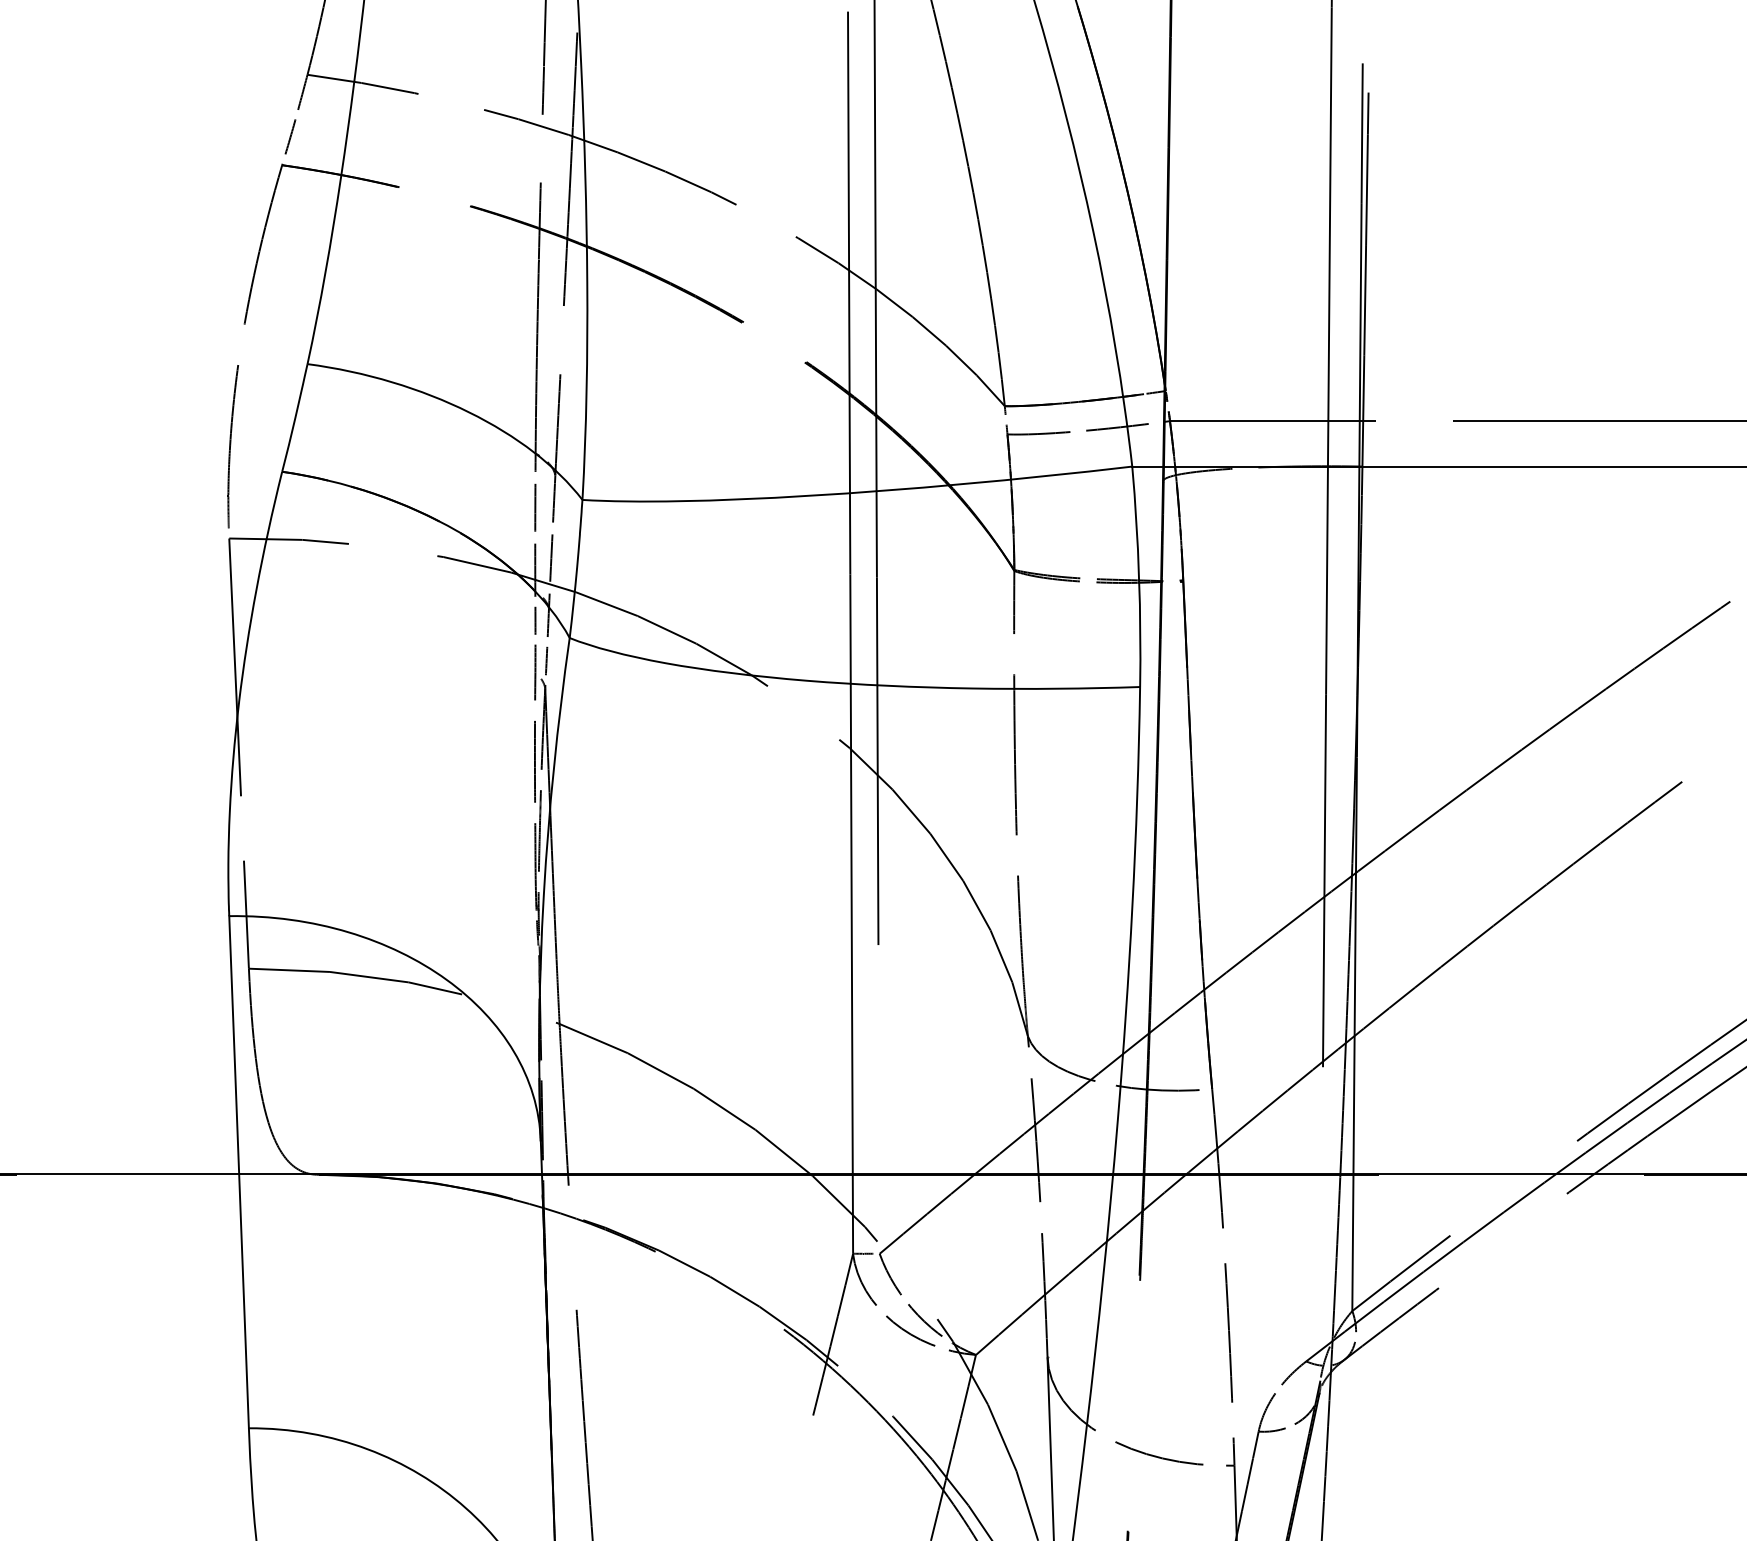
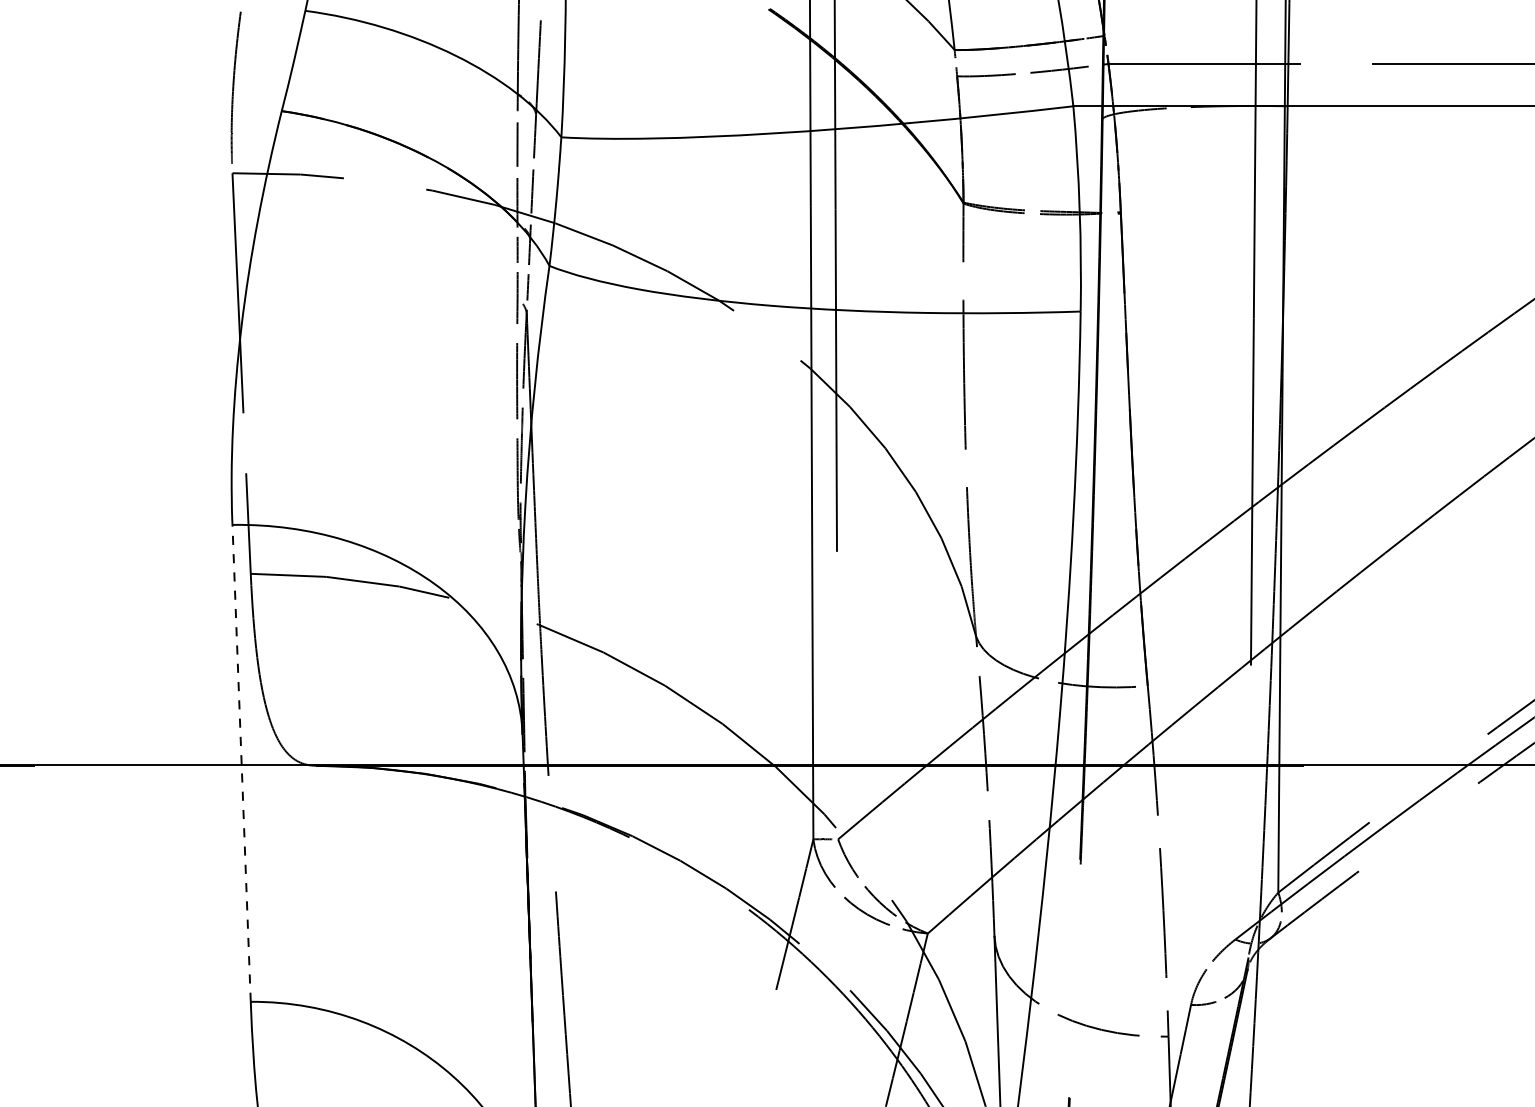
line: (239, 1171) -> (242, 762), solid -> dashed

